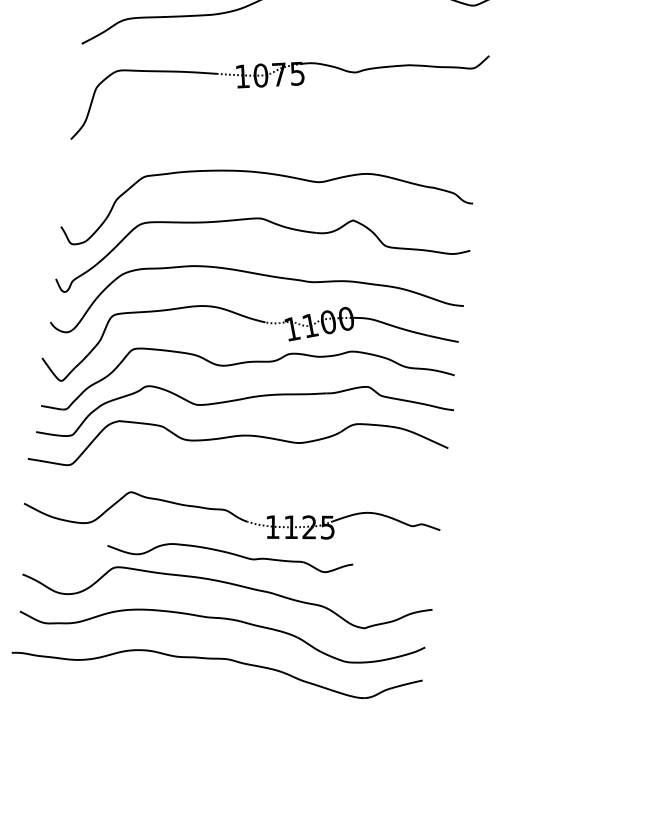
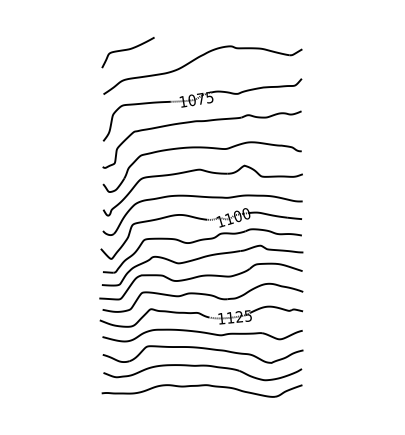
part: (275, 122) -> (201, 122), added
part: (238, 479) -> (202, 297), added
part: (230, 557) -> (202, 335), size x1.67

